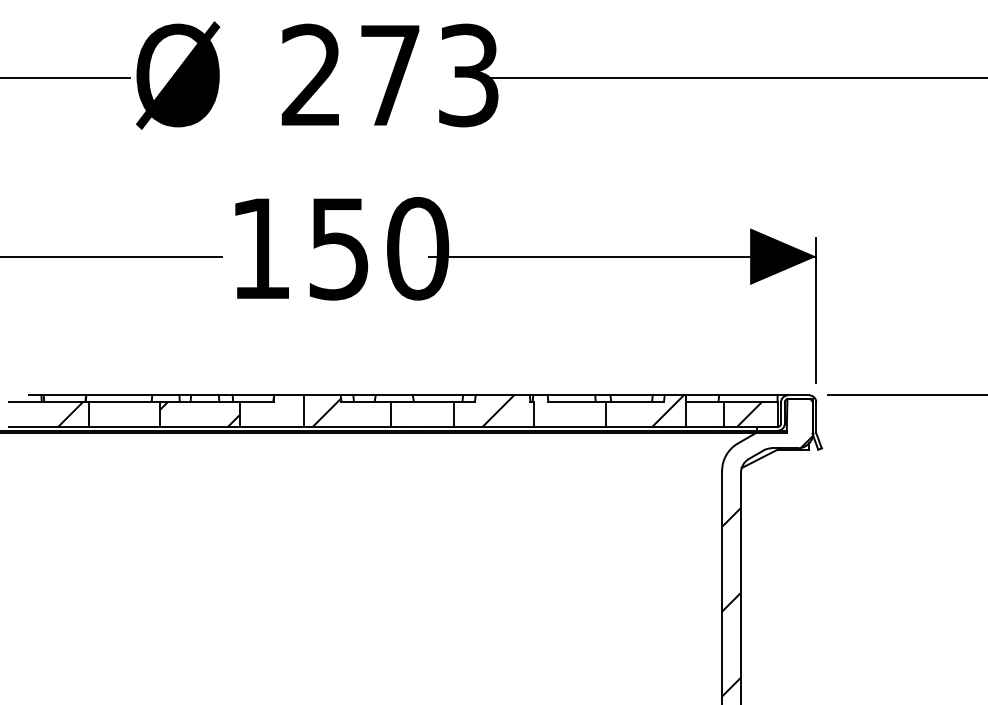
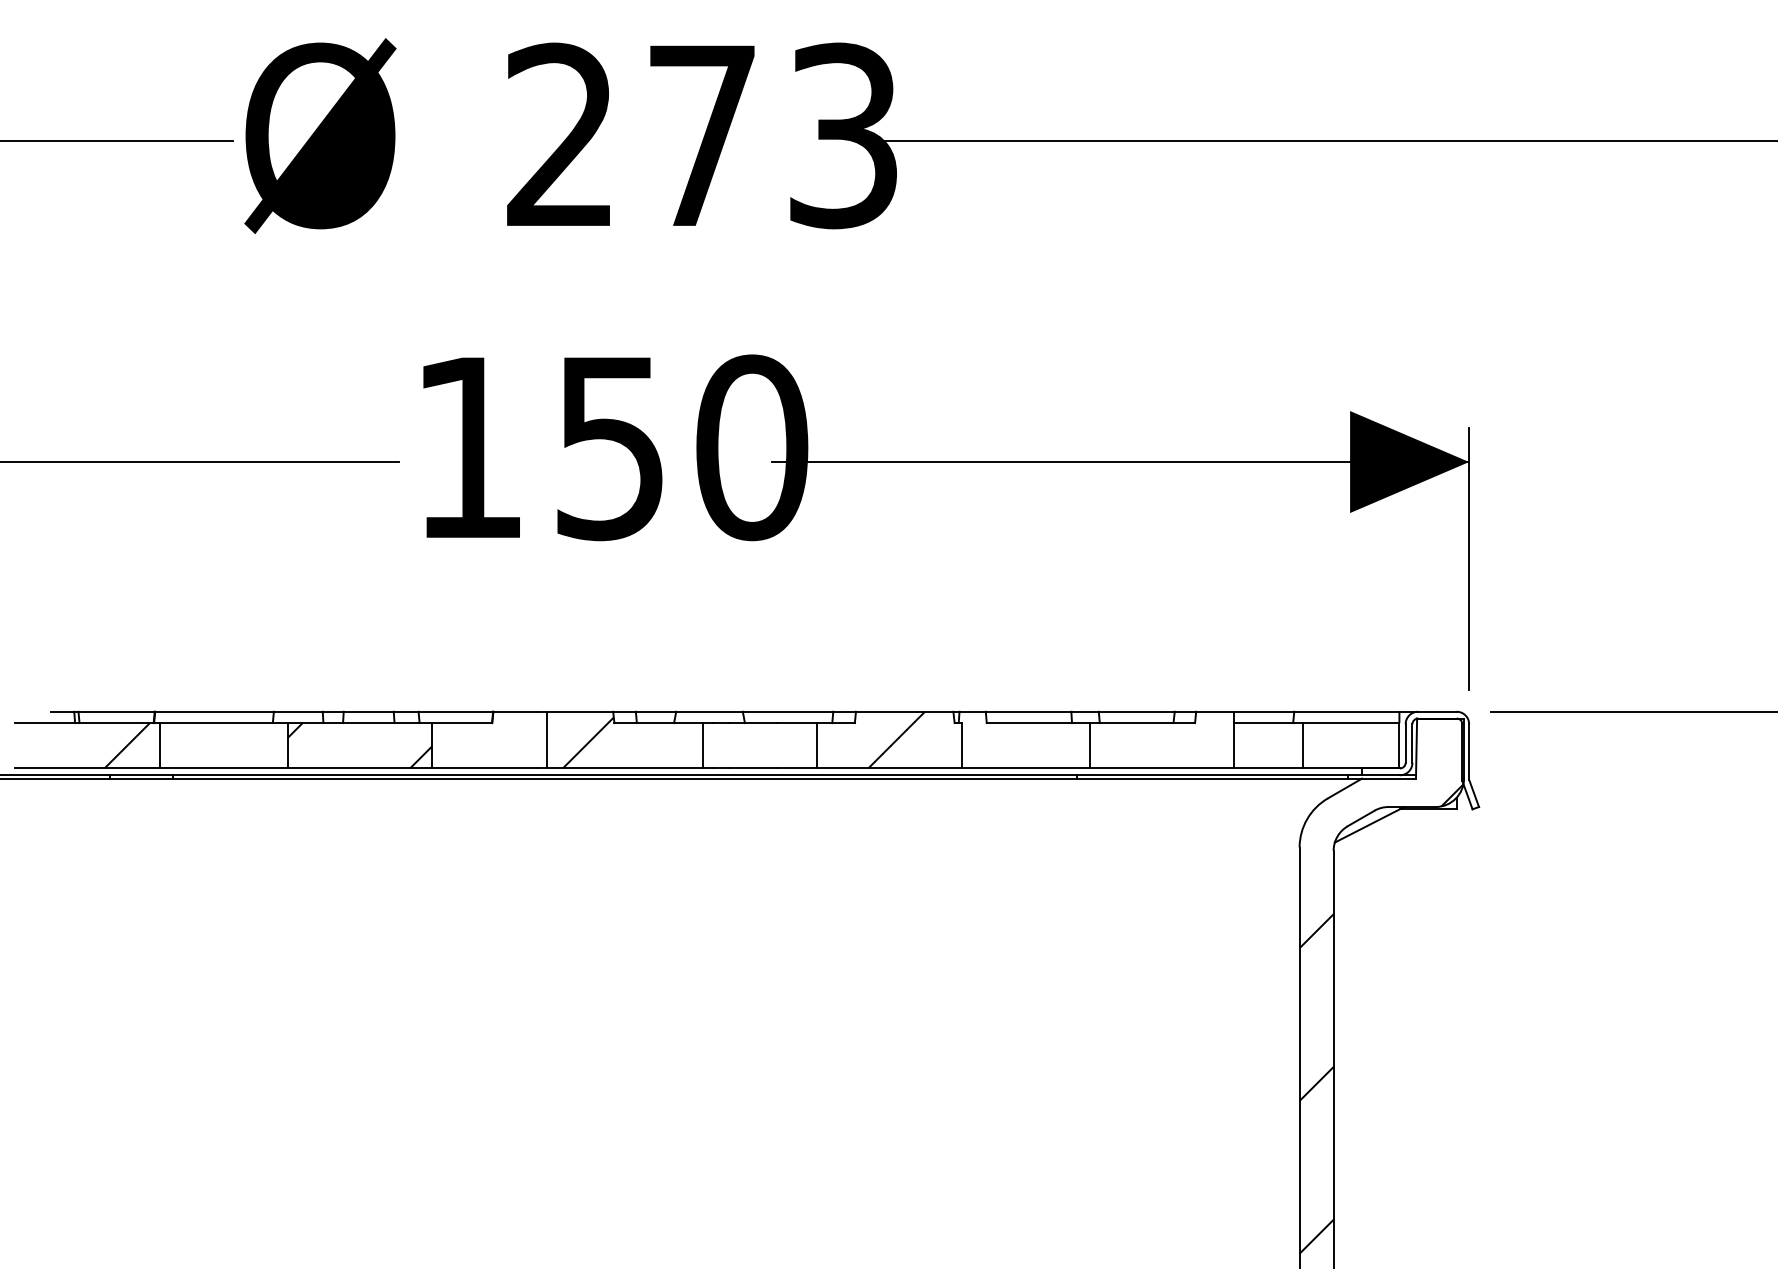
hatch: (667, 410) -> (1201, 738), removed
hatch: (749, 413) -> (1348, 744), removed

